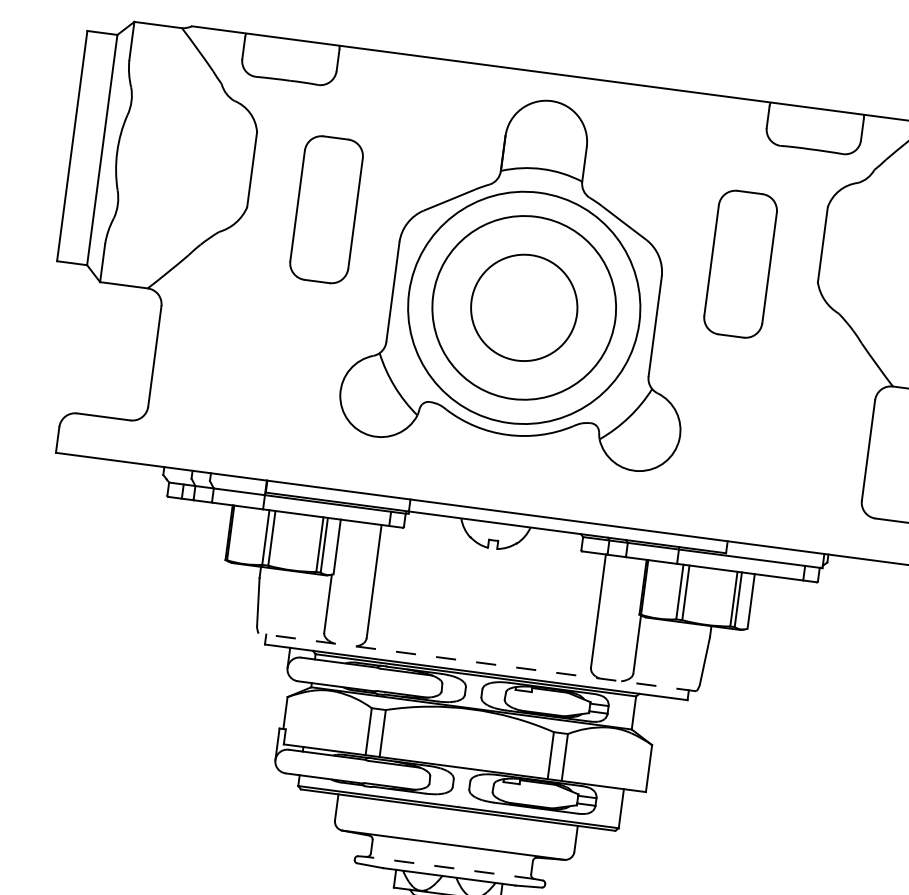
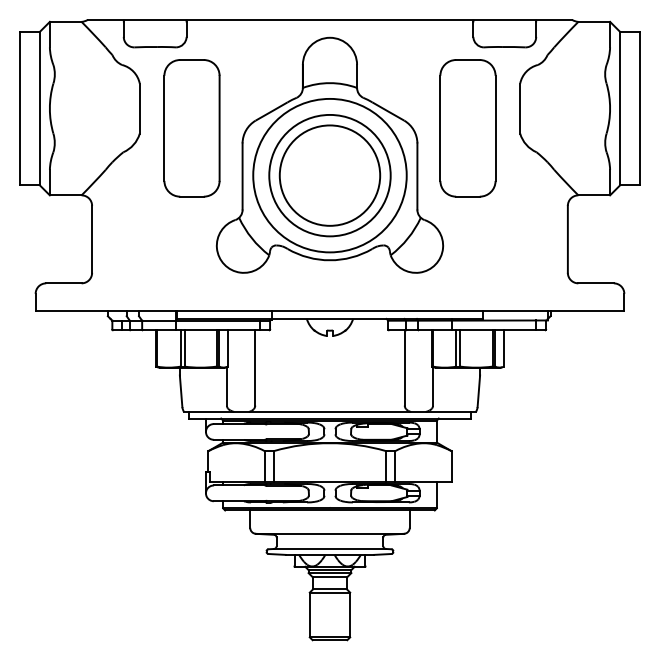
part: (325, 209) -> (191, 128), size x1.43
part: (739, 264) -> (467, 128), size x1.43
circle: (523, 307) -> (329, 175), size x1.43
line: (478, 661) -> (330, 411), dashed -> solid
line: (451, 867) -> (330, 548), dashed -> solid

